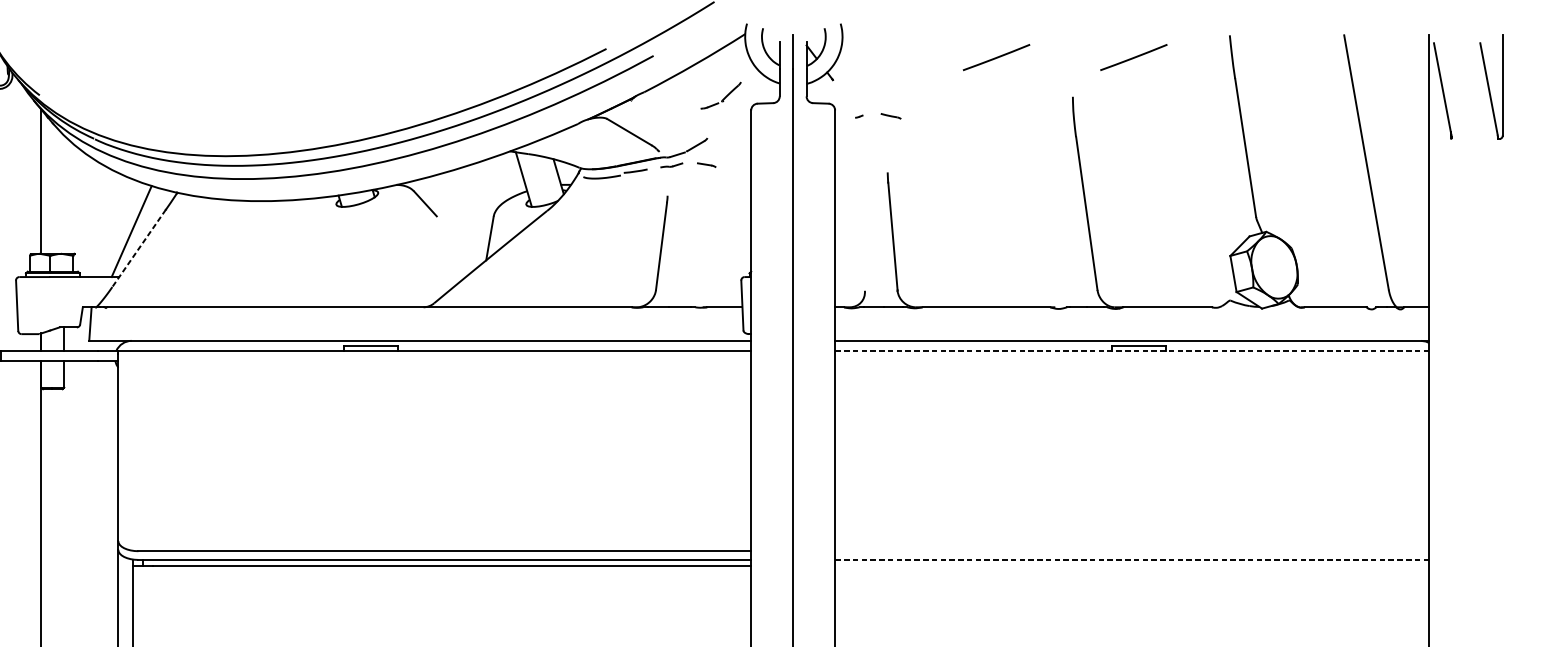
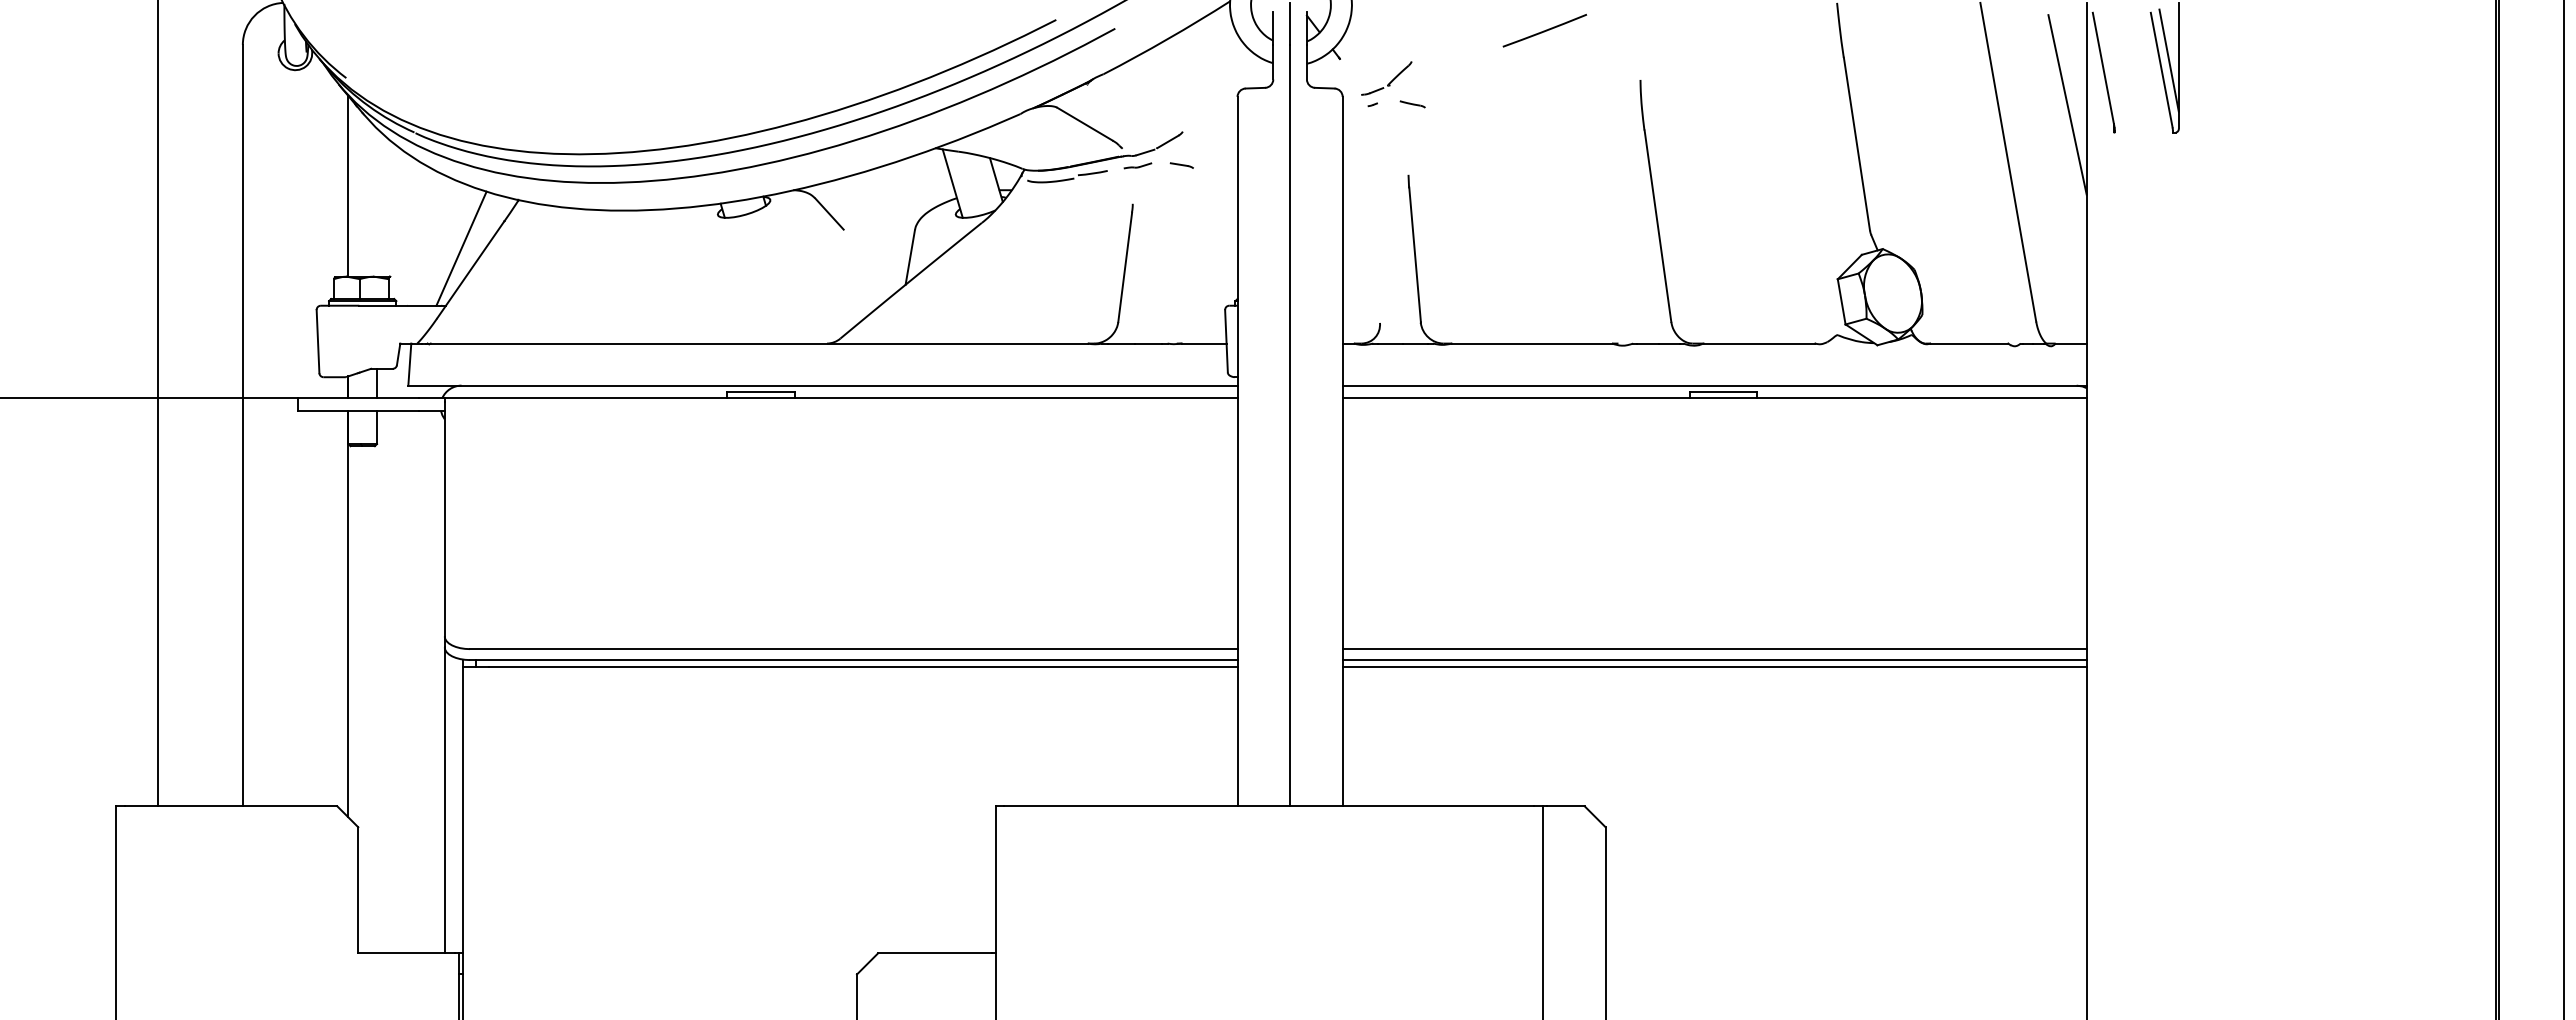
line: (1133, 57) -> (1716, 30), removed
line: (1494, 81) -> (2168, 60), added
part: (720, 95) -> (1386, 78), moved
line: (1413, 116) -> (2067, 104), added
line: (138, 248) -> (470, 269), dashed -> solid
line: (1131, 351) -> (1714, 398), dashed -> solid
line: (1131, 551) -> (1714, 649), added
line: (1131, 560) -> (1714, 660), dashed -> solid
line: (1131, 565) -> (1714, 667), added

